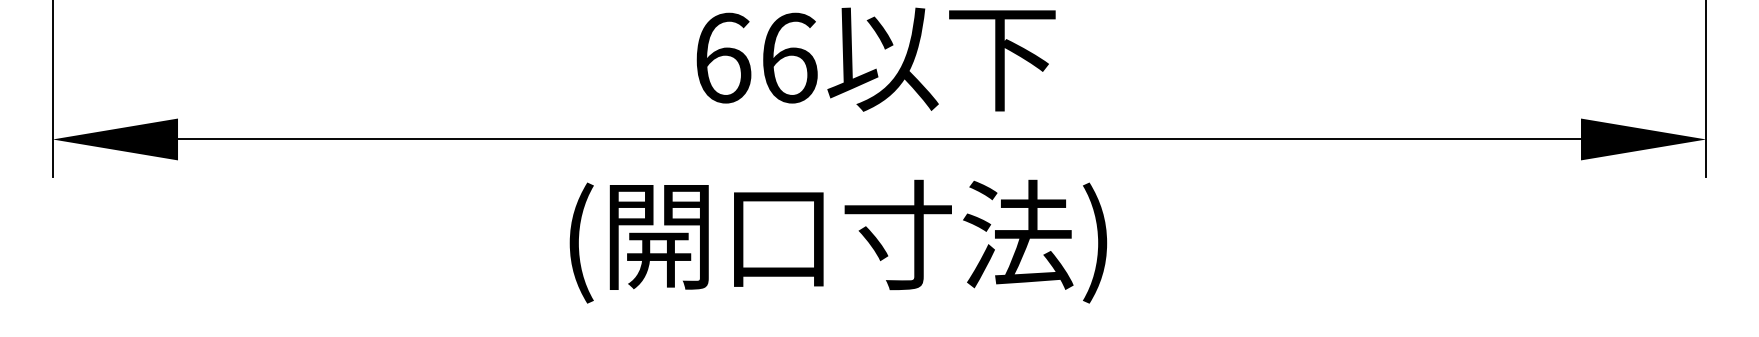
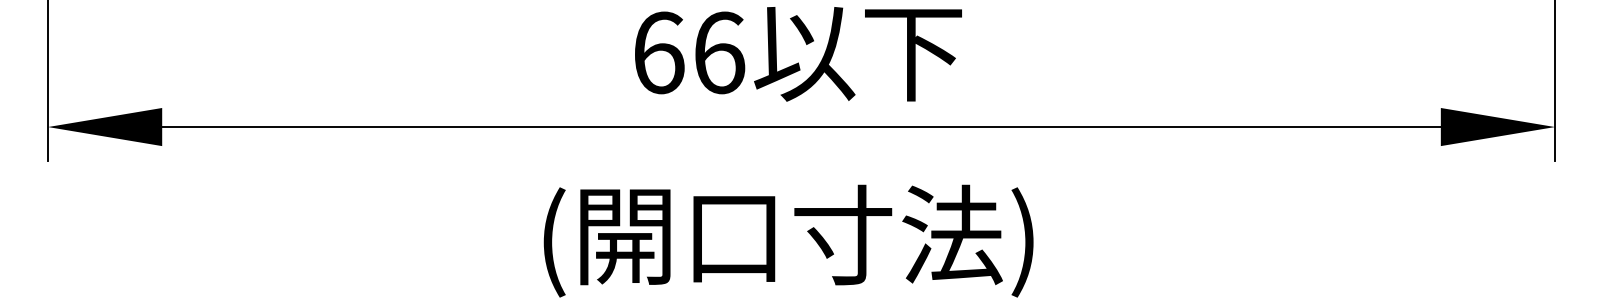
text: (838, 241) -> (788, 240), moved

